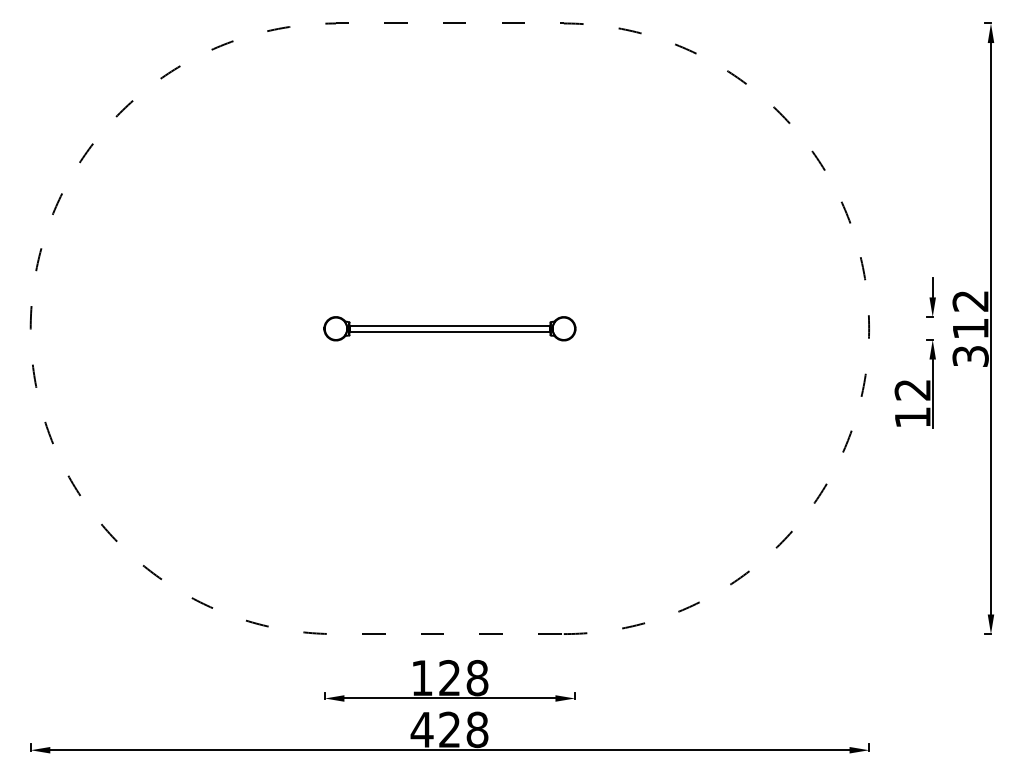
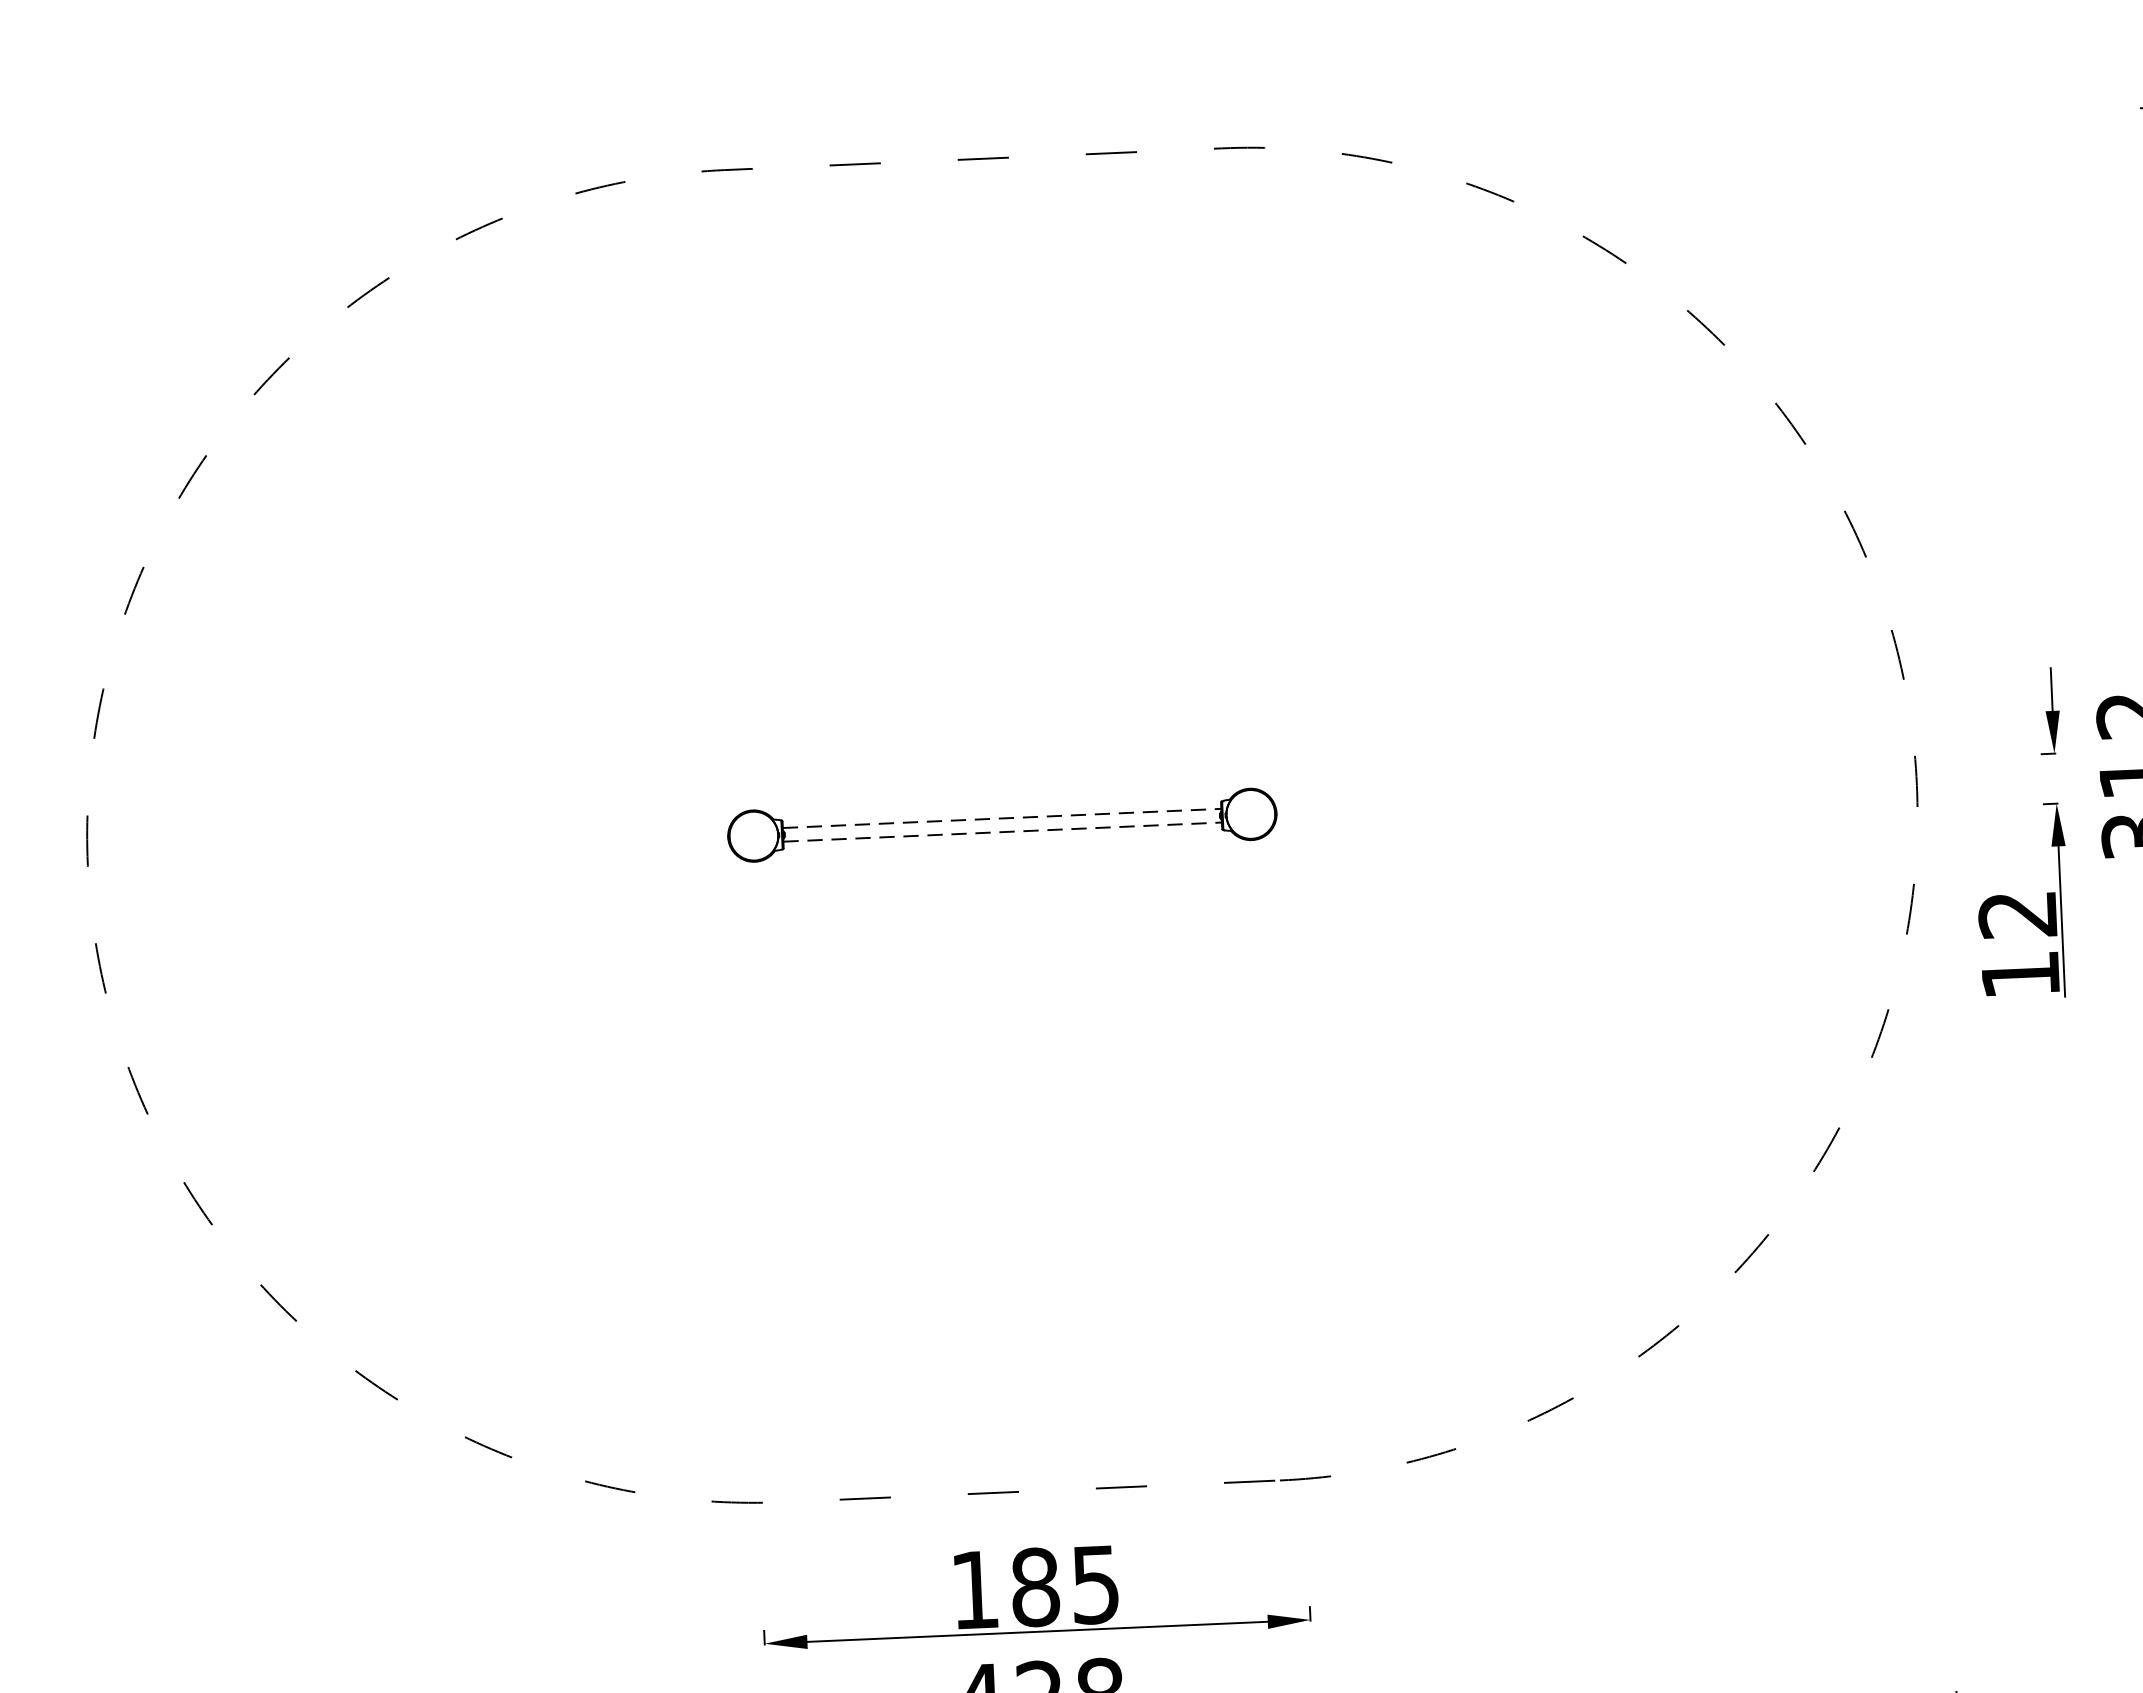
line: (450, 325) -> (1003, 818), solid -> dashed
line: (450, 331) -> (1003, 831), solid -> dashed
text: (463, 677) -> (1065, 1584), 128 -> 185

